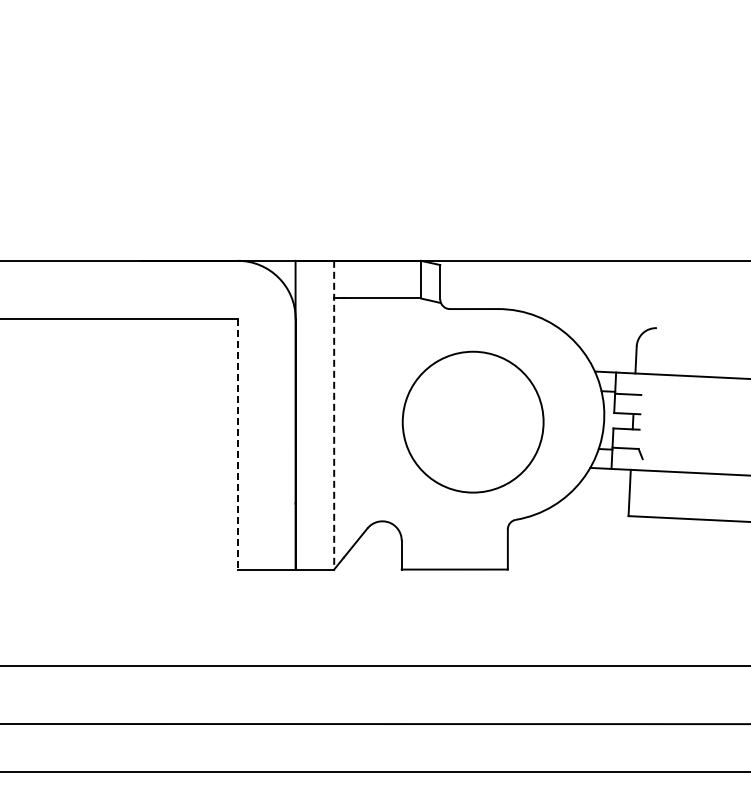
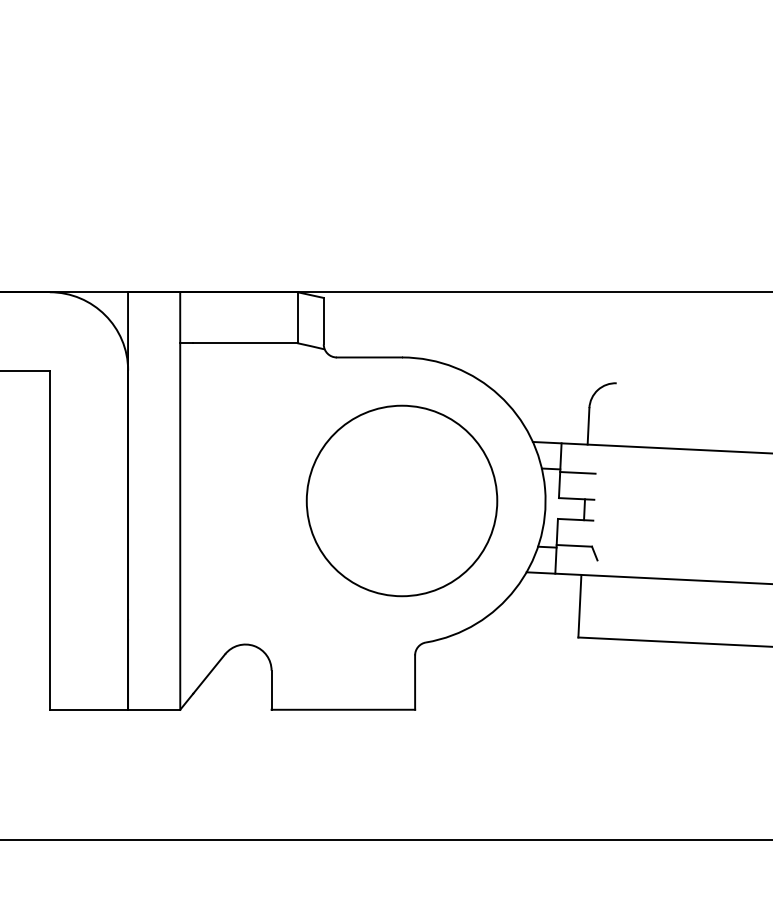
line: (334, 415) -> (180, 501), dashed -> solid
circle: (472, 421) -> (401, 500), moved
line: (237, 444) -> (49, 540), dashed -> solid

